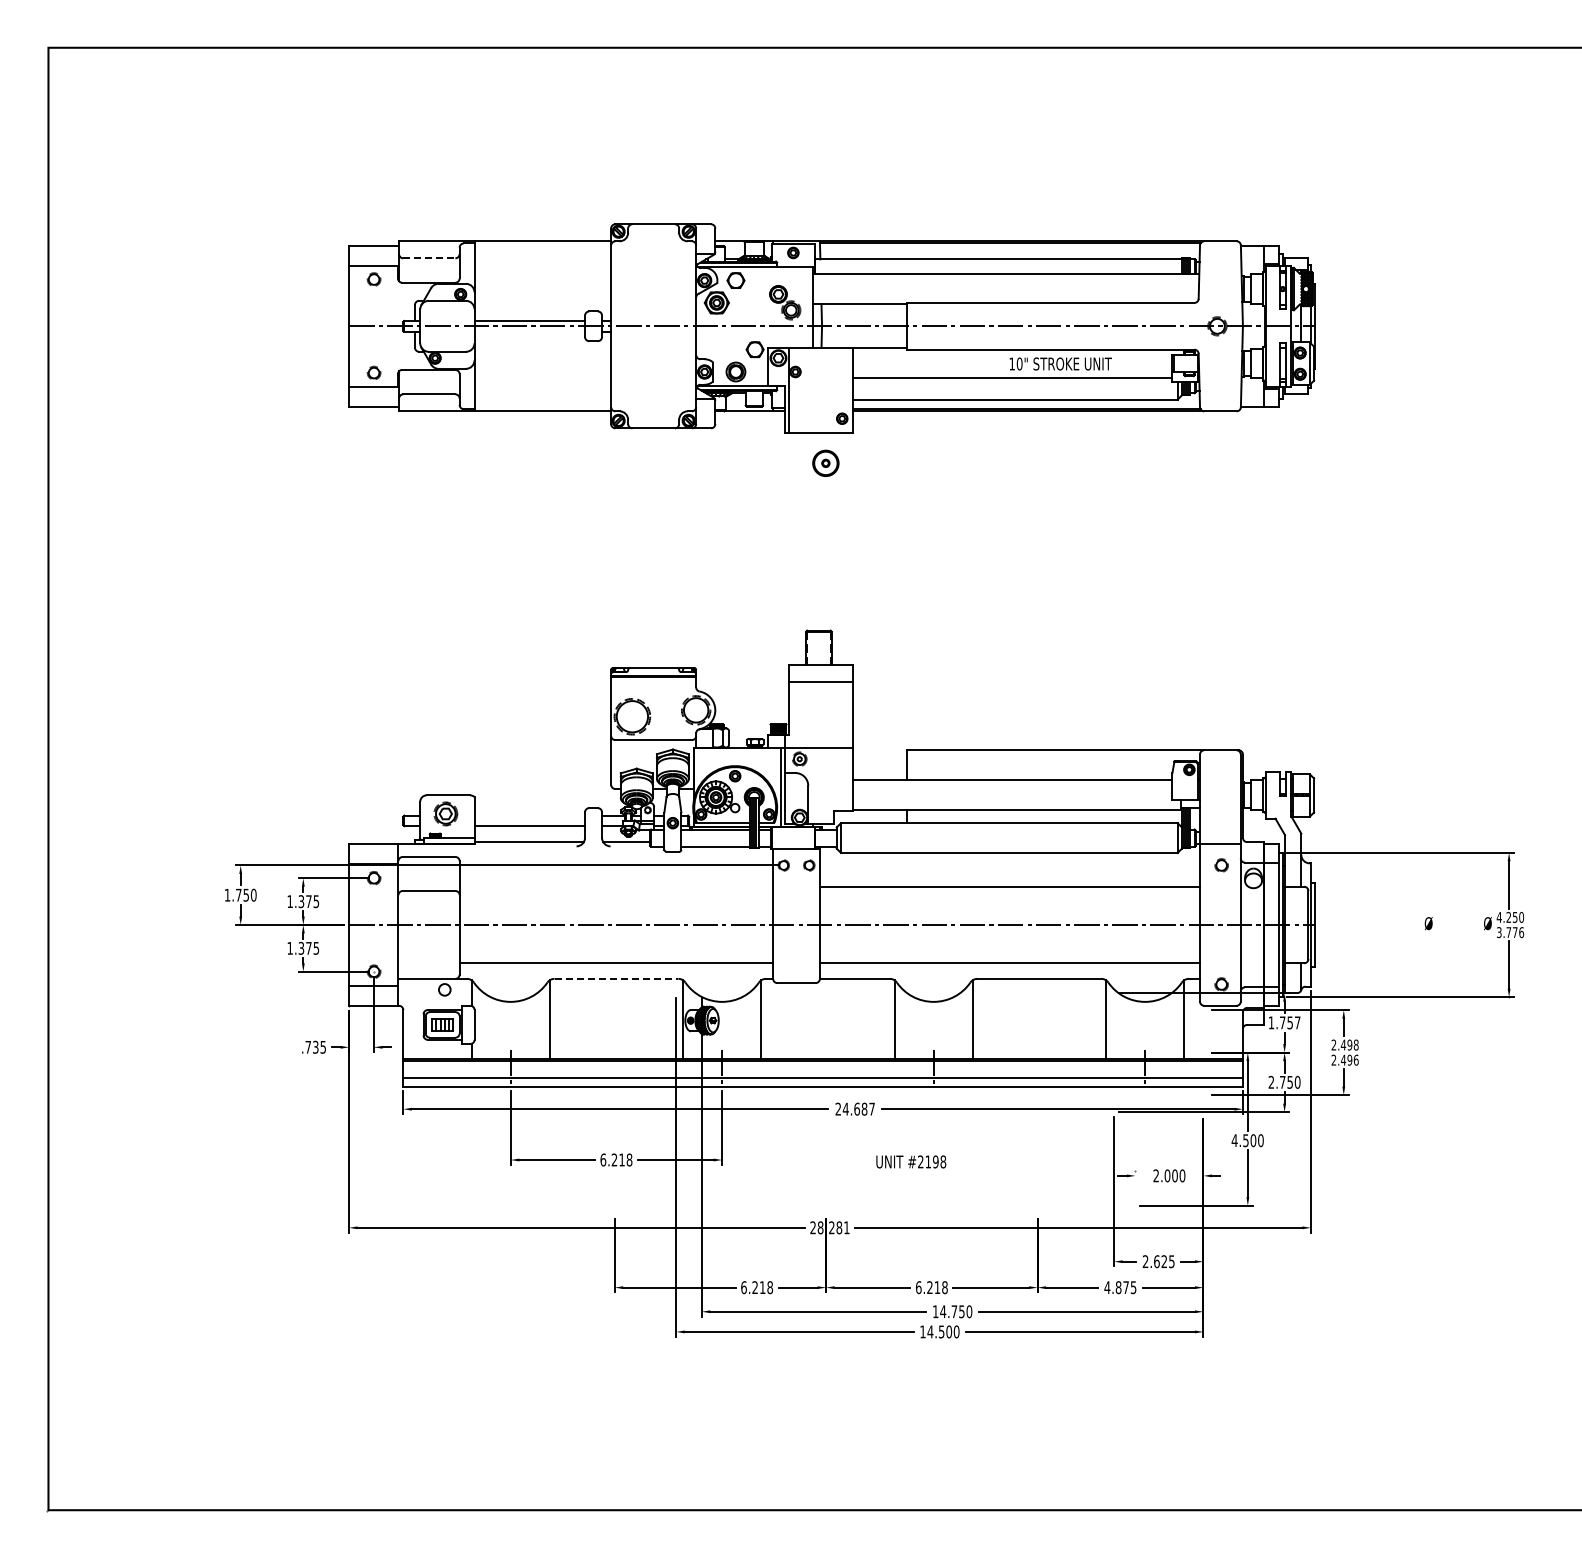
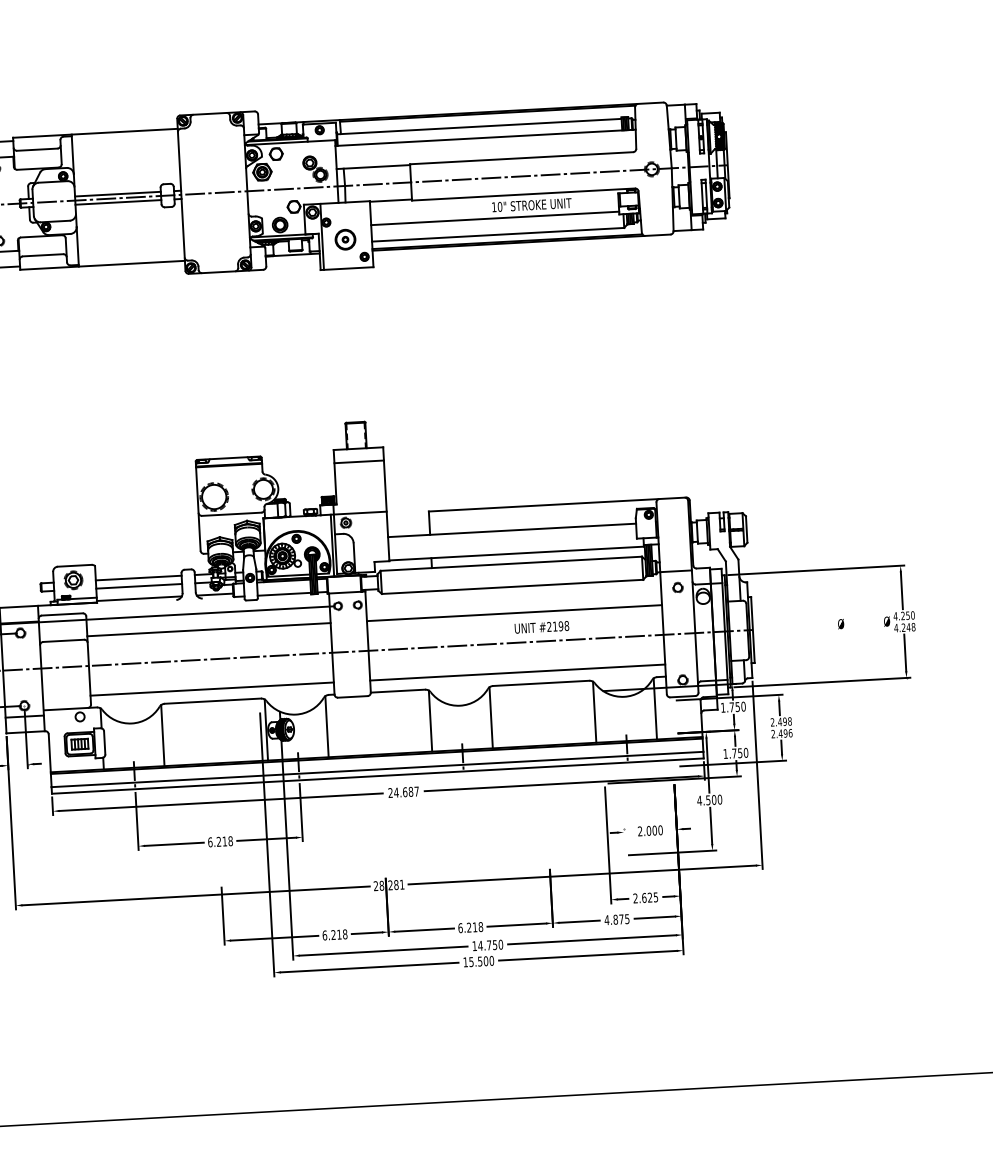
line: (429, 258) -> (37, 149), dashed -> solid
line: (529, 331) -> (118, 202), added
part: (825, 462) -> (345, 239), moved
line: (529, 815) -> (138, 578), added
line: (616, 886) -> (209, 629), added
text: (1509, 932) -> (904, 627), 3.776 -> 4.248
line: (616, 978) -> (212, 700), dashed -> solid
text: (1297, 1022) -> (743, 706), 1.757 -> 1.750
text: (1270, 1081) -> (724, 753), 2.750 -> 1.750
text: (911, 1161) -> (542, 627), moved
text: (930, 1331) -> (471, 961), 14.500 -> 15.500

